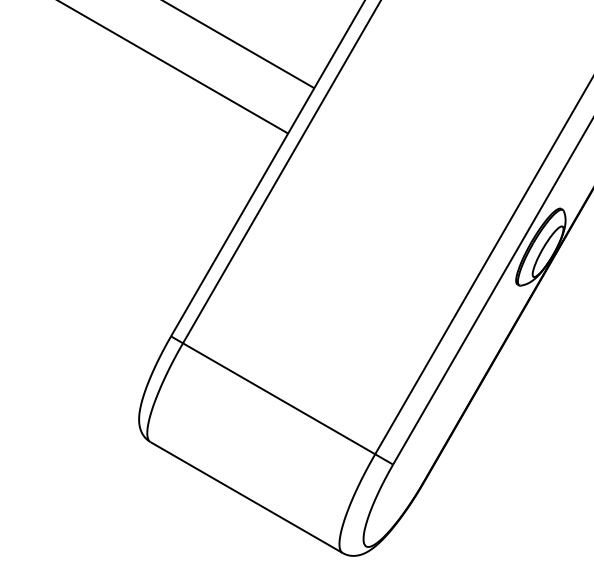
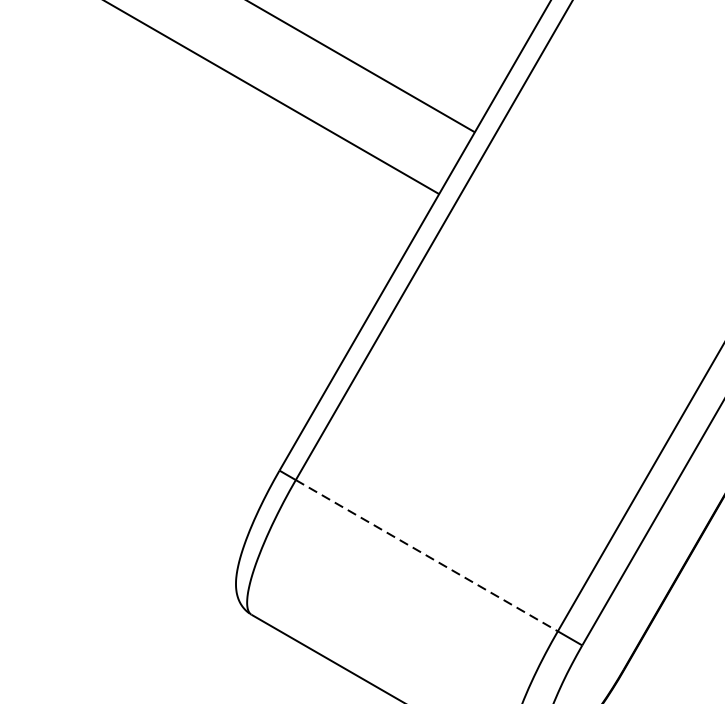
line: (279, 398) -> (427, 555), solid -> dashed

